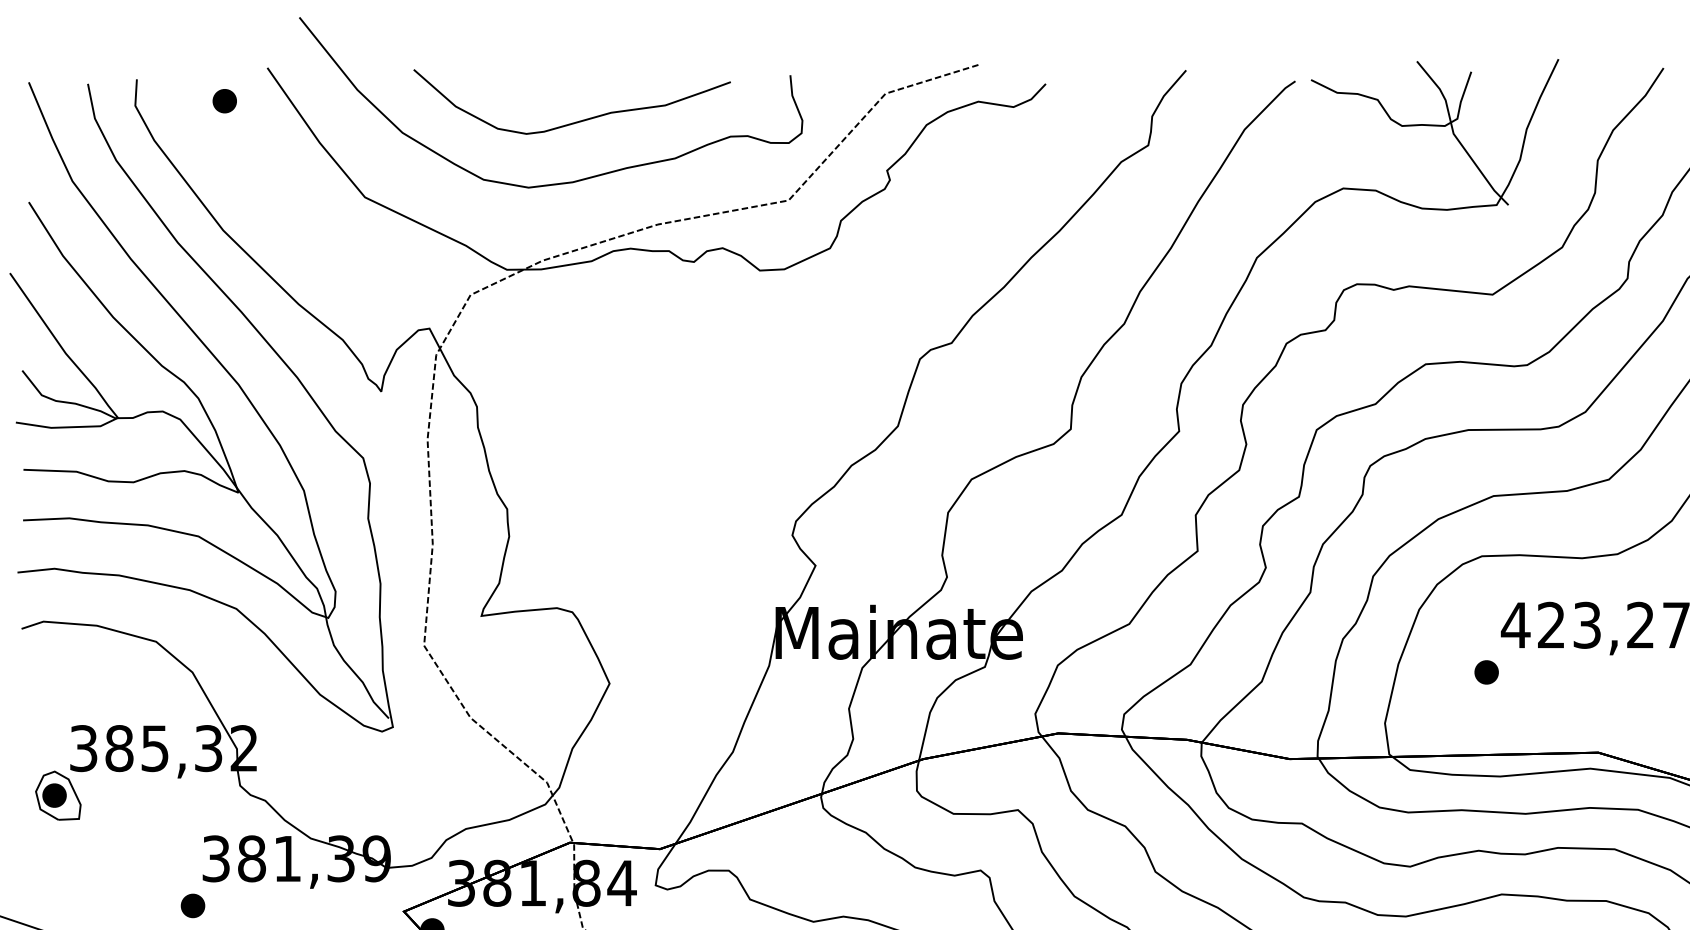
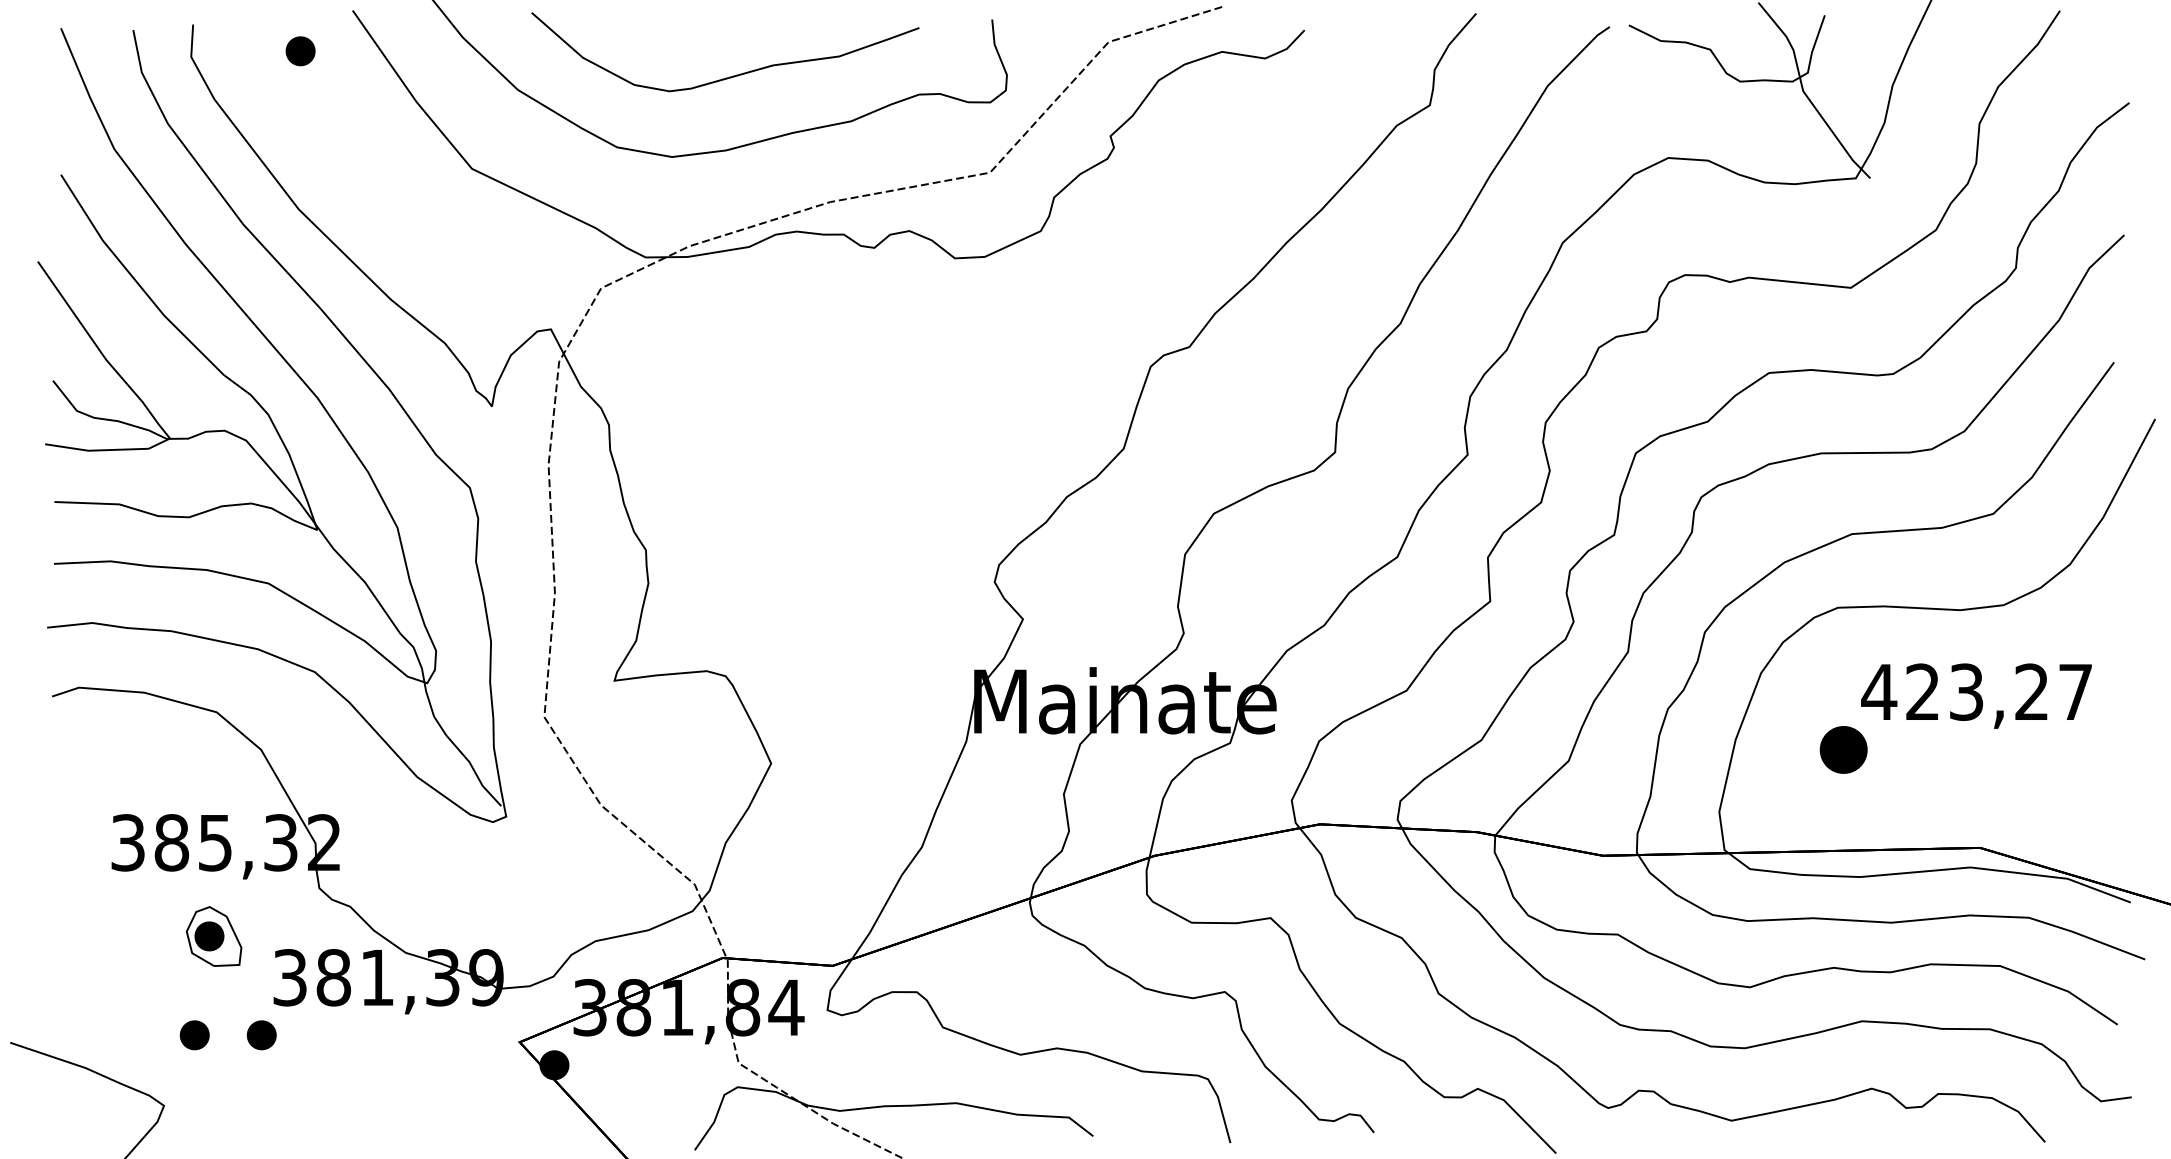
part: (1486, 672) -> (1843, 749), size x1.6
part: (57, 795) -> (213, 936), moved
part: (138, 906) -> (194, 1035), added

